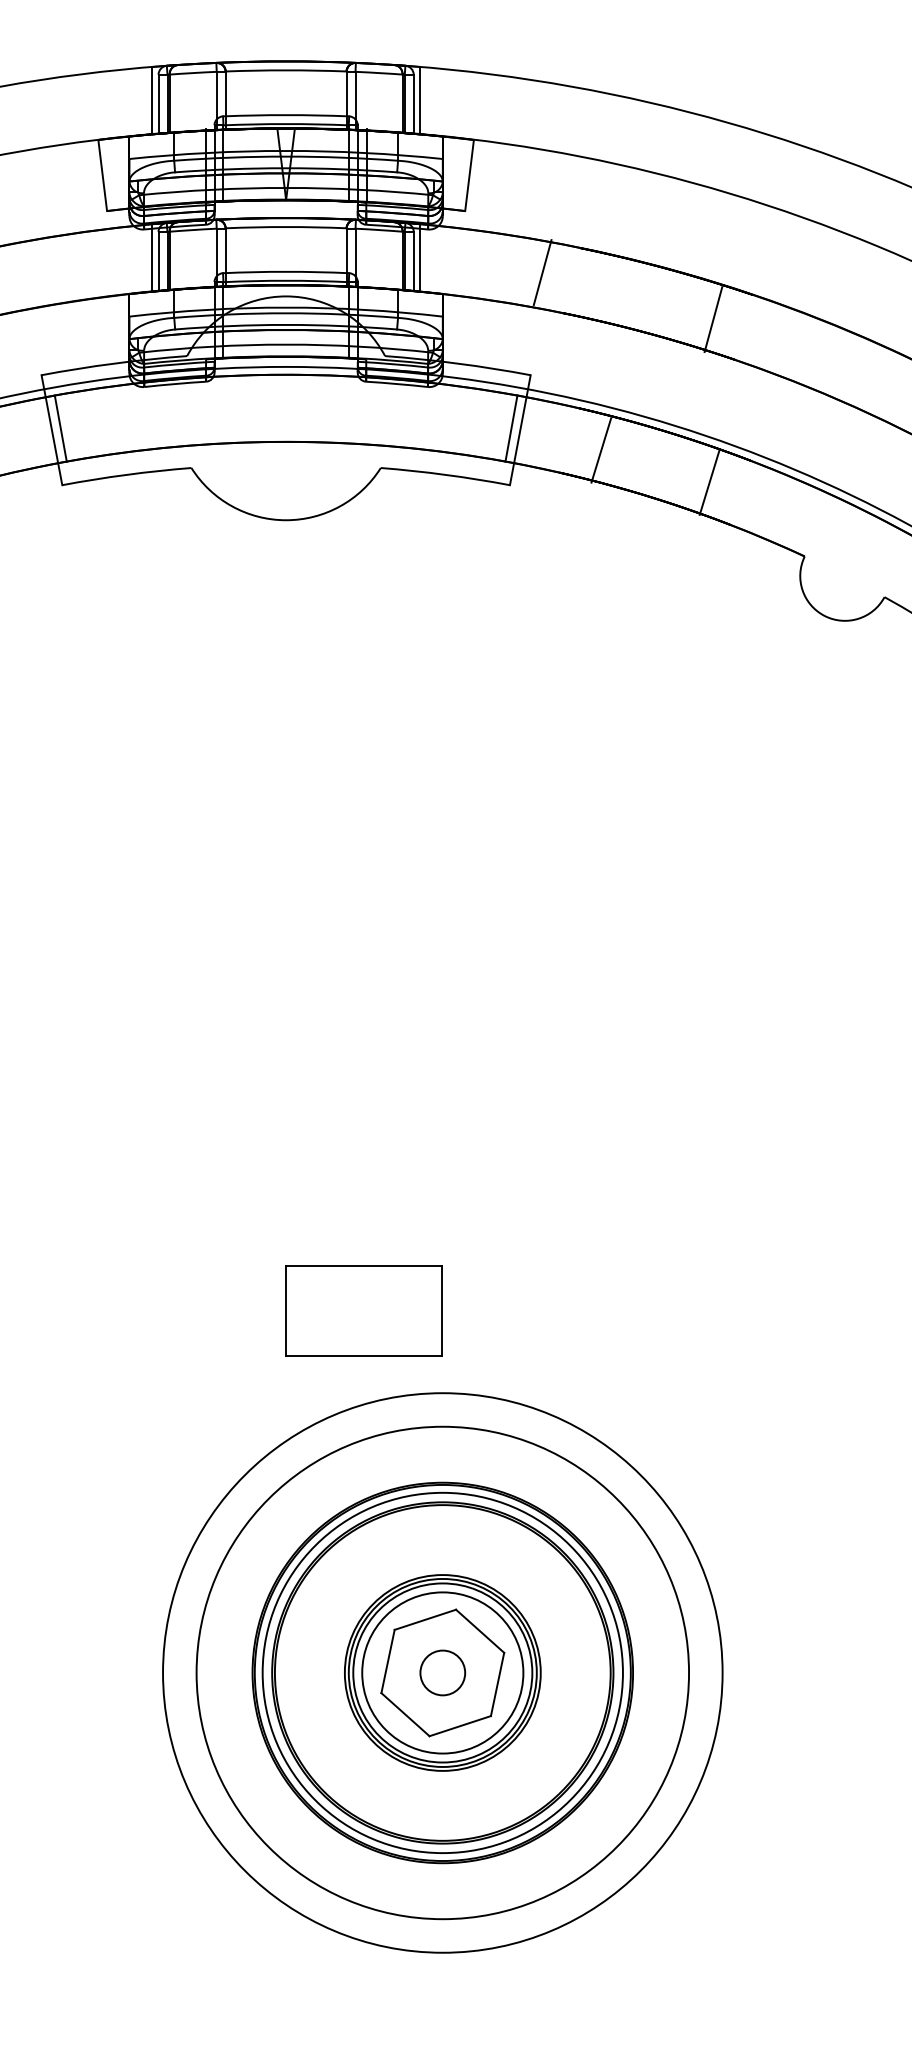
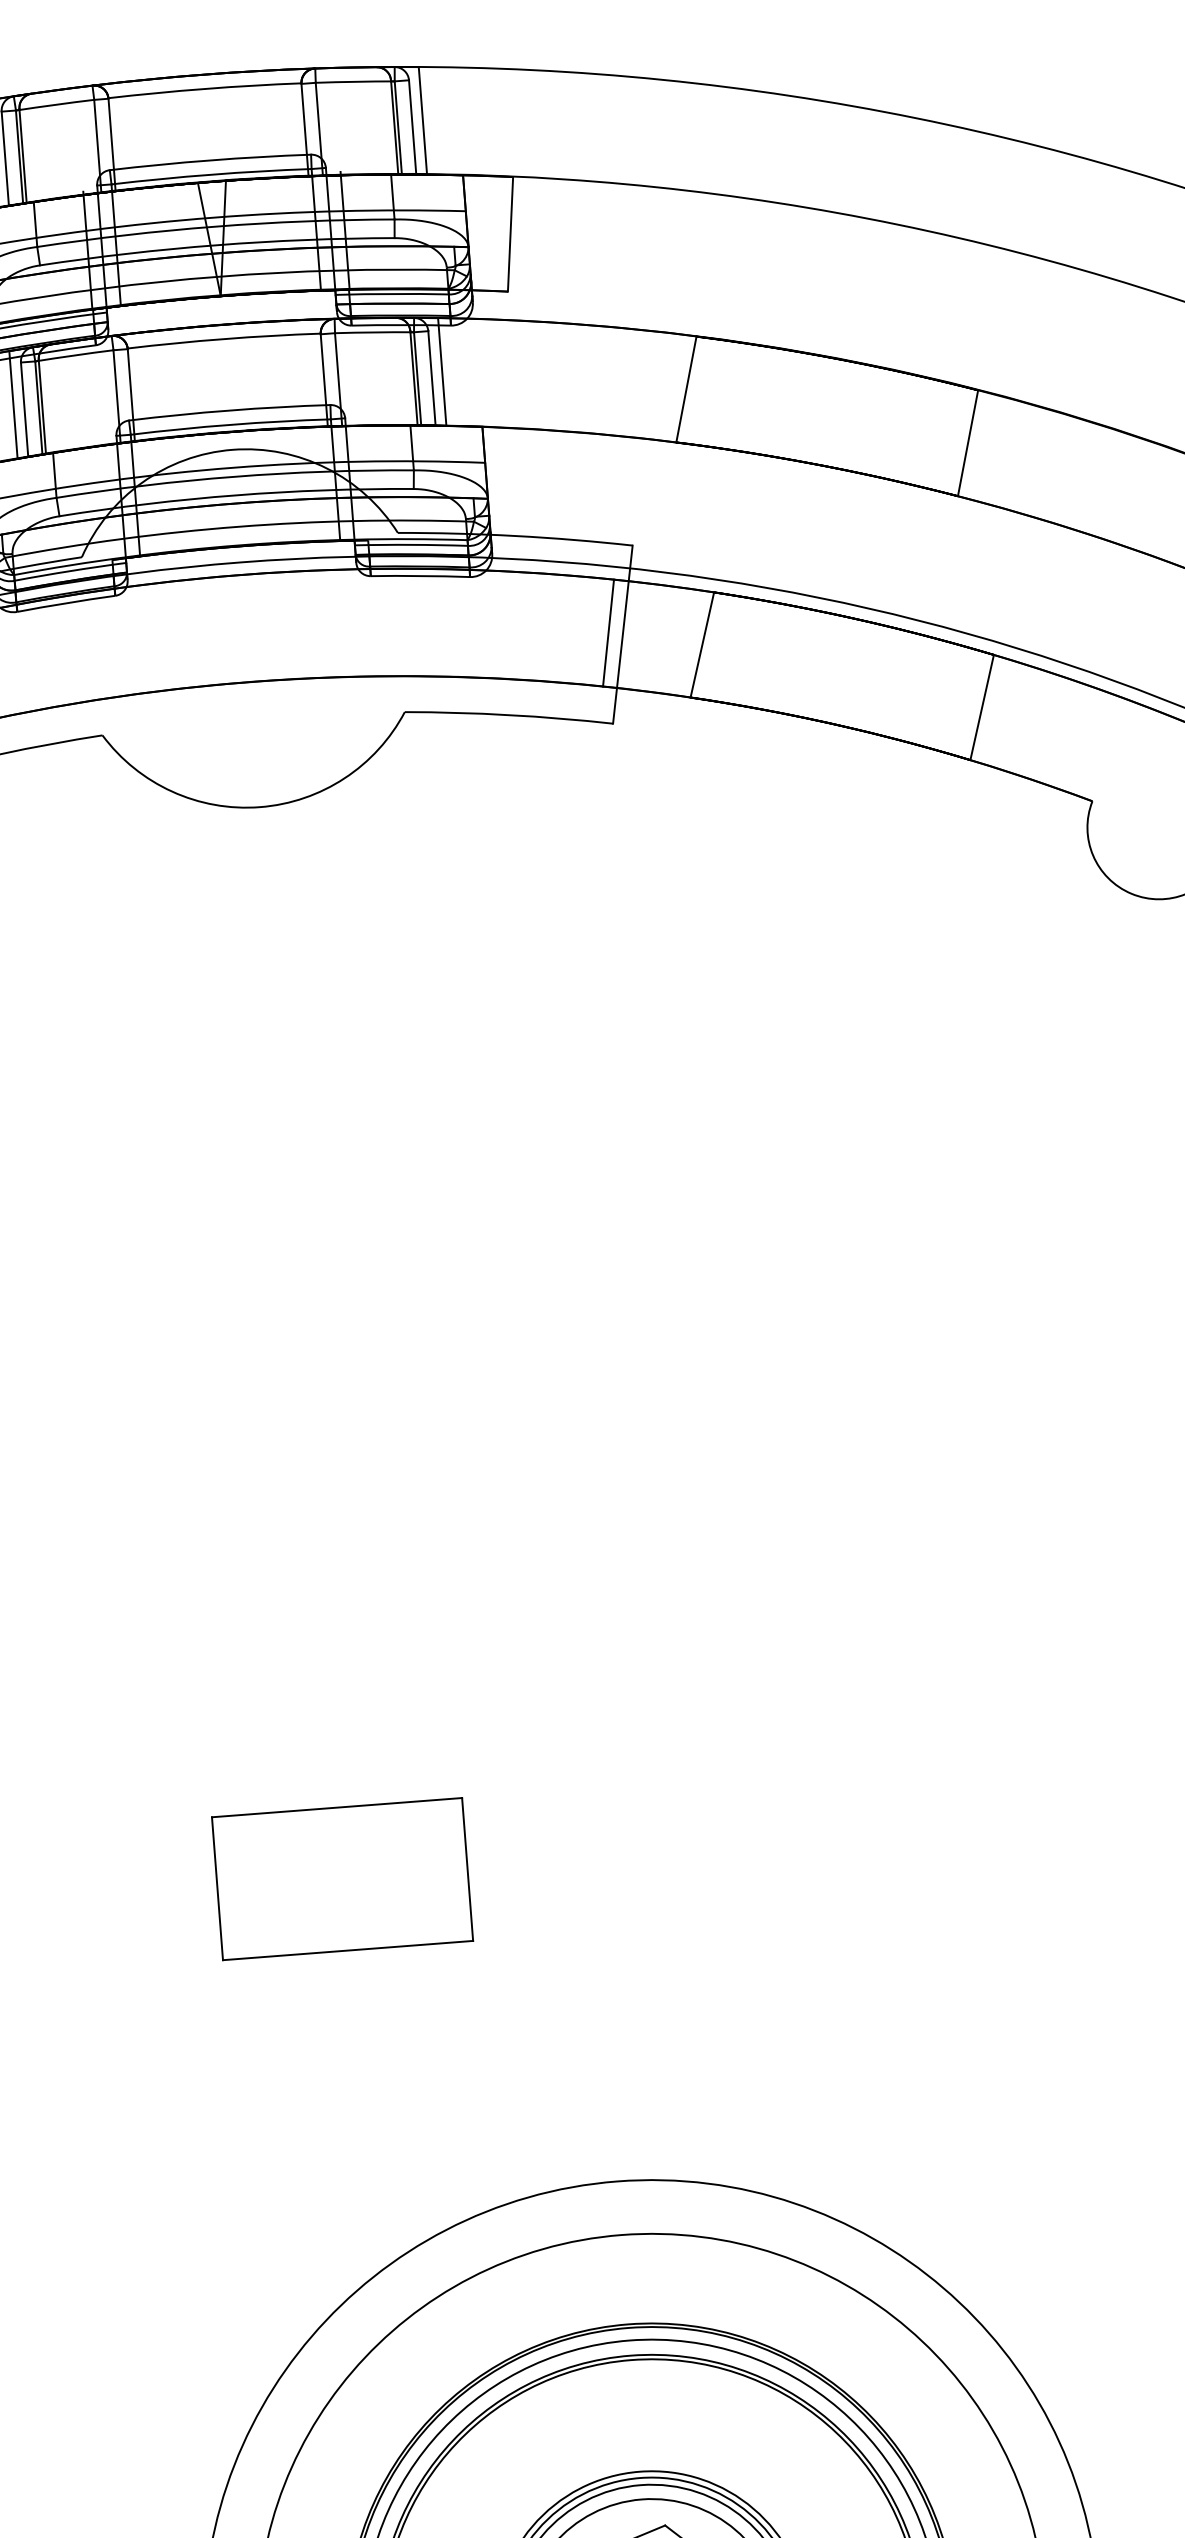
line: (542, 272) -> (686, 389), moved
line: (713, 319) -> (968, 443), moved
line: (601, 450) -> (702, 645), moved
line: (709, 482) -> (981, 707), moved
part: (363, 1310) -> (341, 1878), moved

